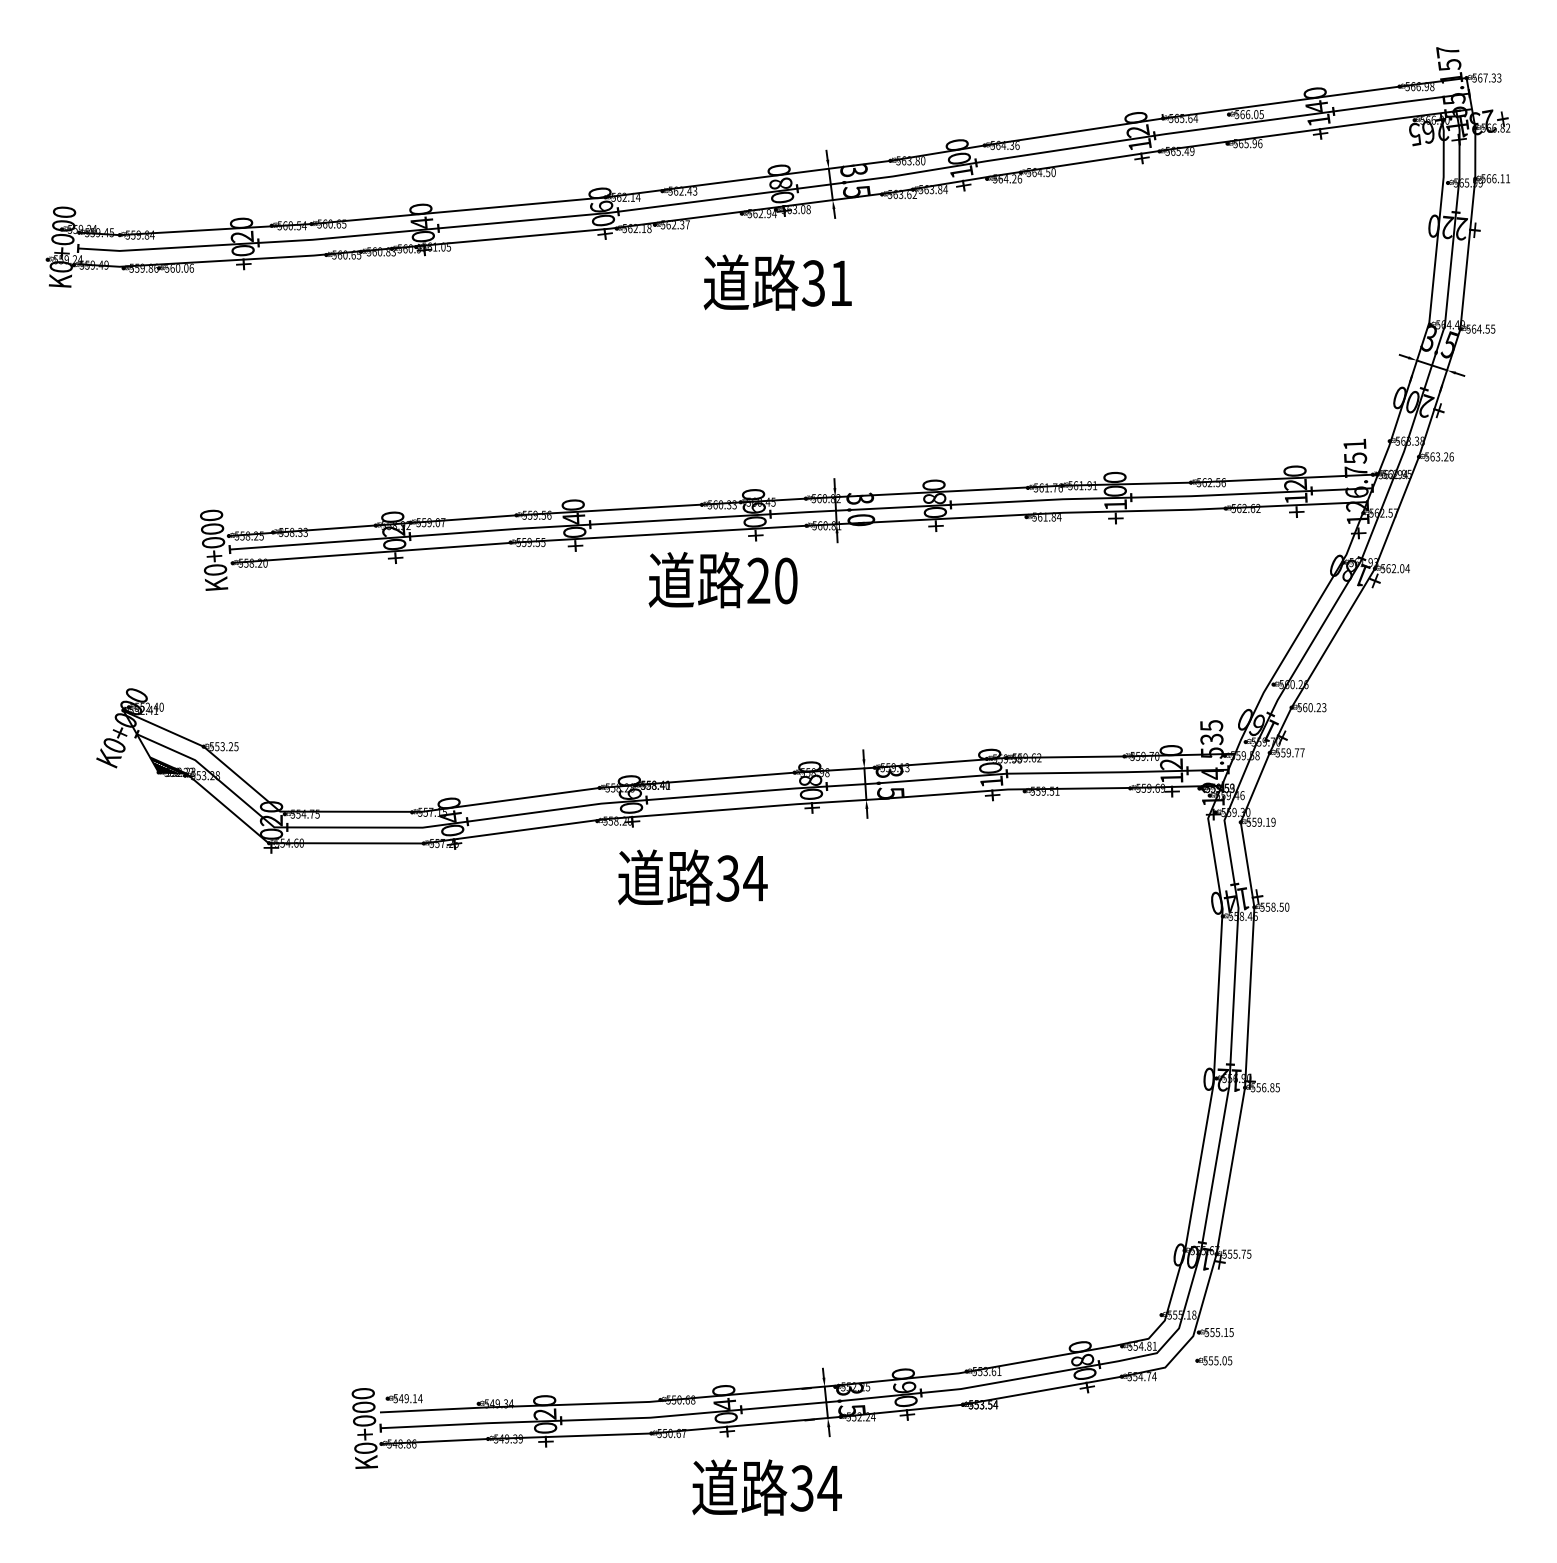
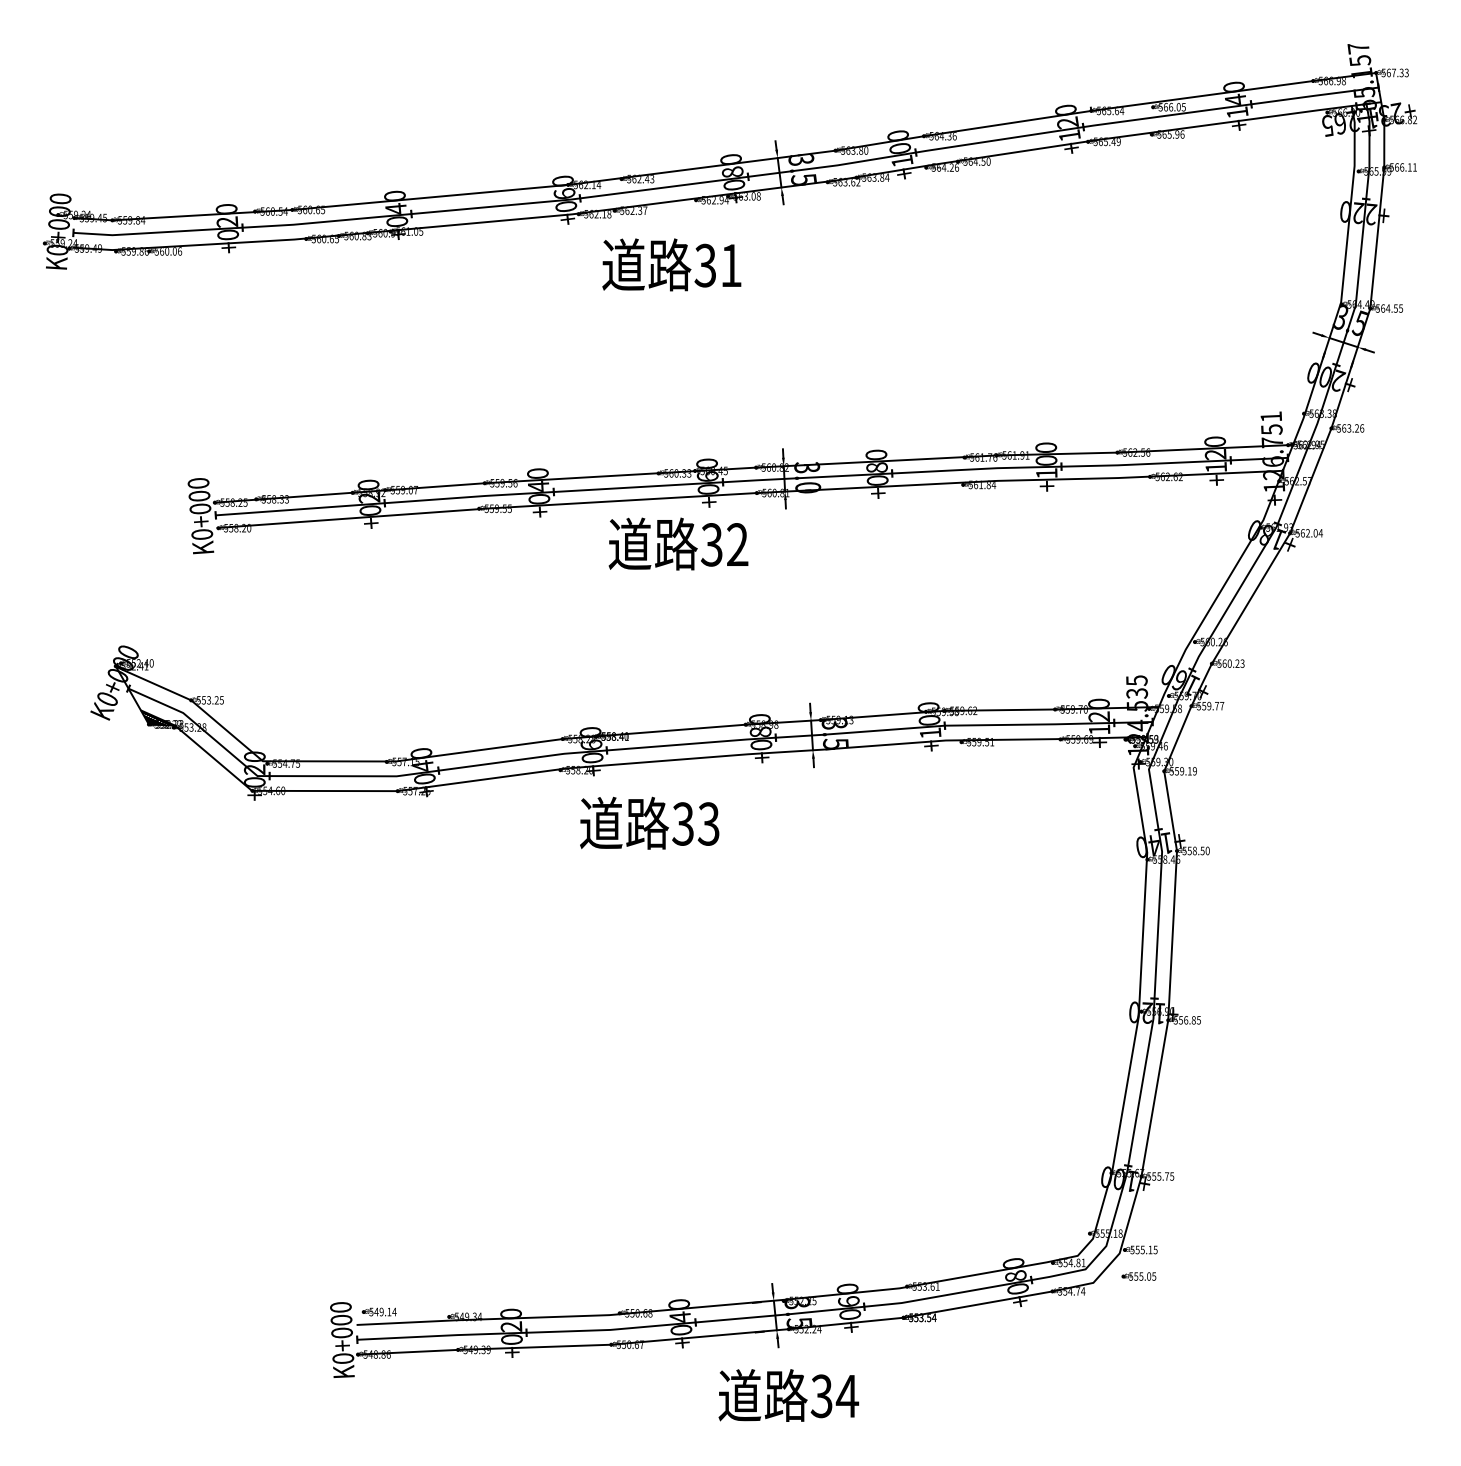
text: (777, 282) -> (671, 264), moved
text: (772, 580) -> (724, 544), 20 -> 32
text: (755, 877) -> (708, 823), 34 -> 33
text: (766, 1487) -> (788, 1395), moved

